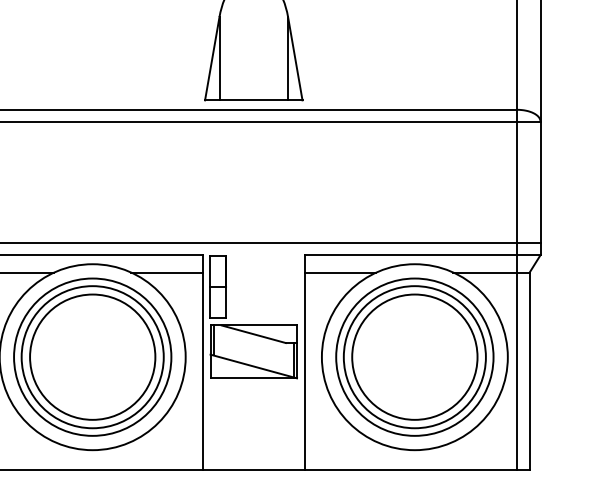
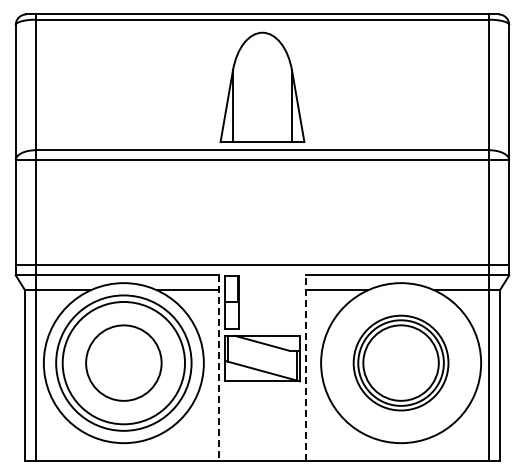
part: (414, 356) -> (400, 362), size x0.7
circle: (92, 357) -> (123, 363), size x0.7
line: (202, 362) -> (218, 367), solid -> dashed
line: (304, 362) -> (306, 367), solid -> dashed

